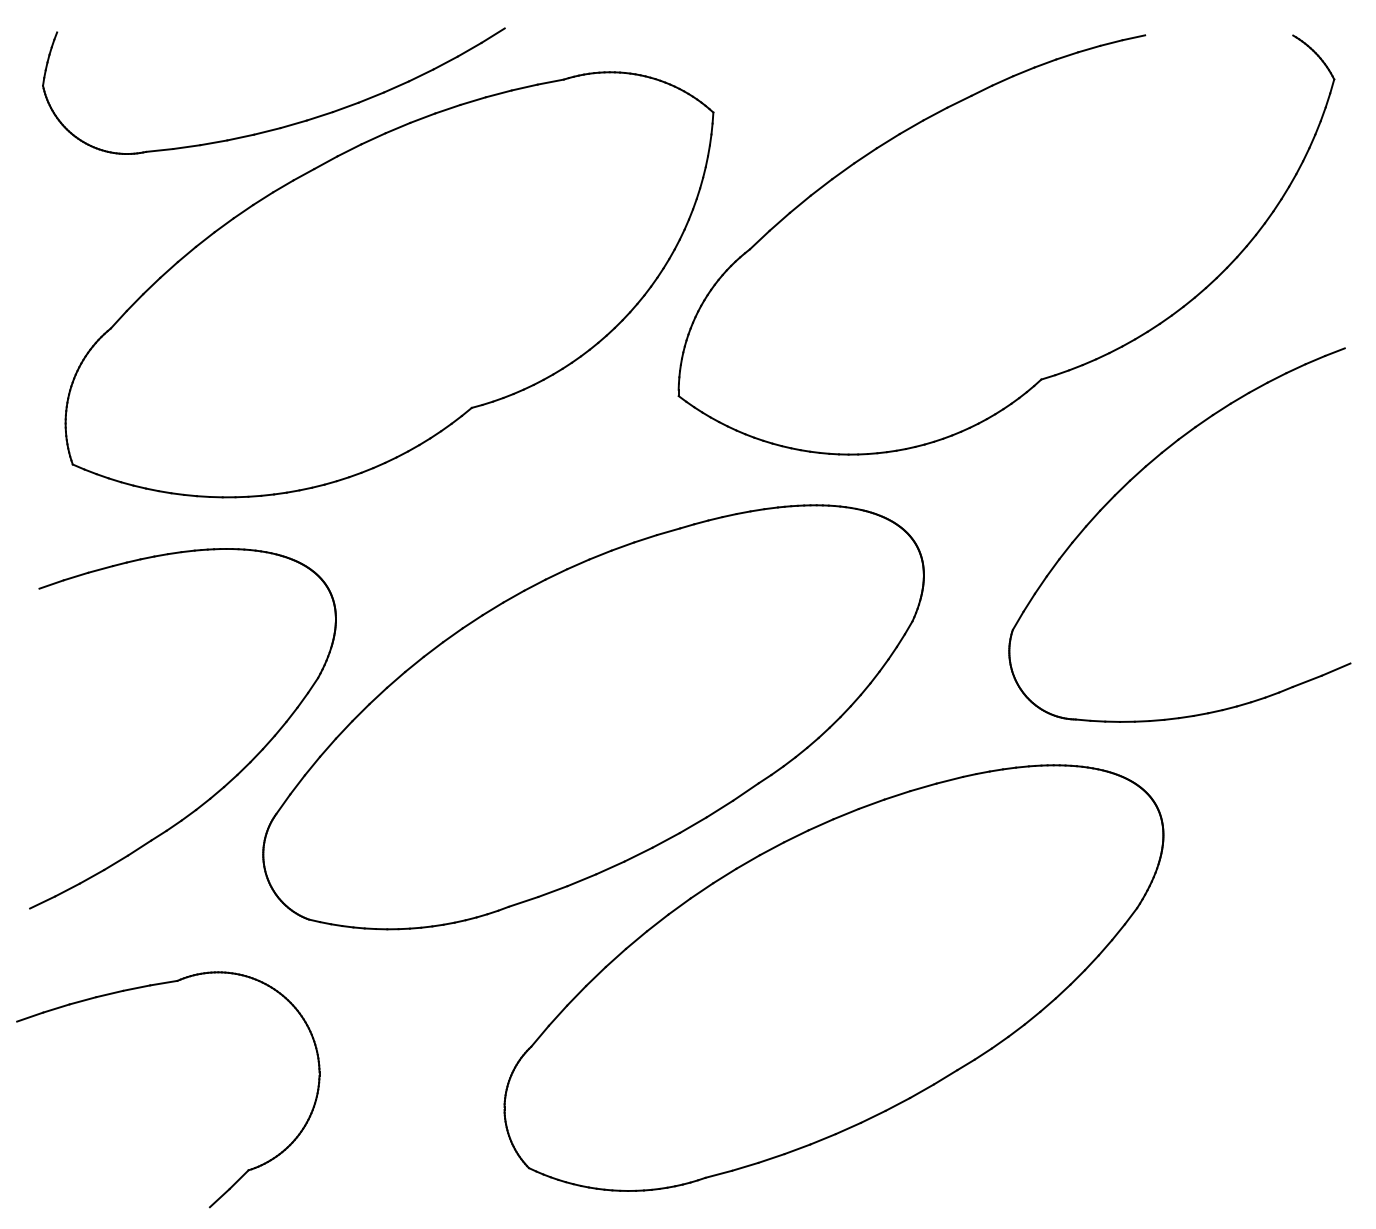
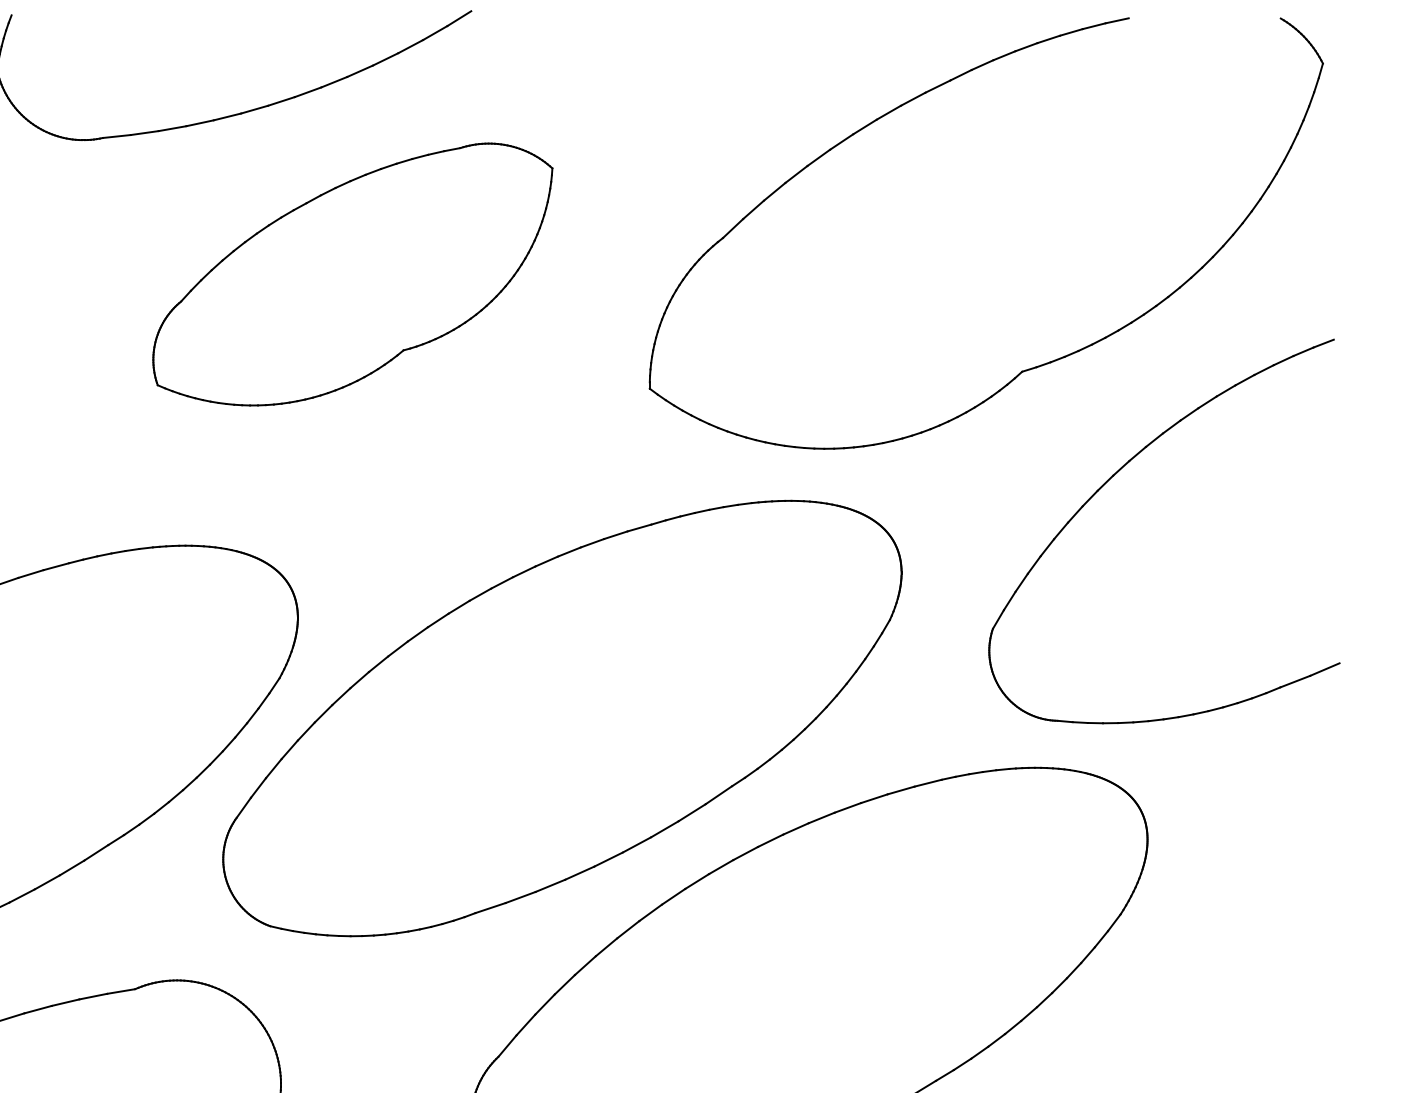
part: (389, 284) -> (352, 274), size x0.6

